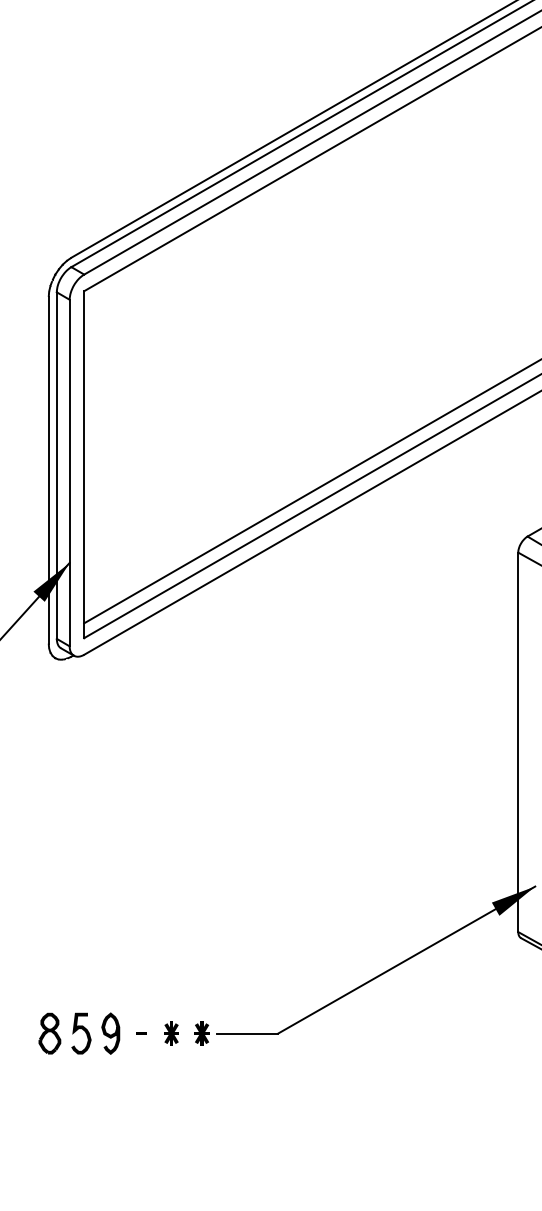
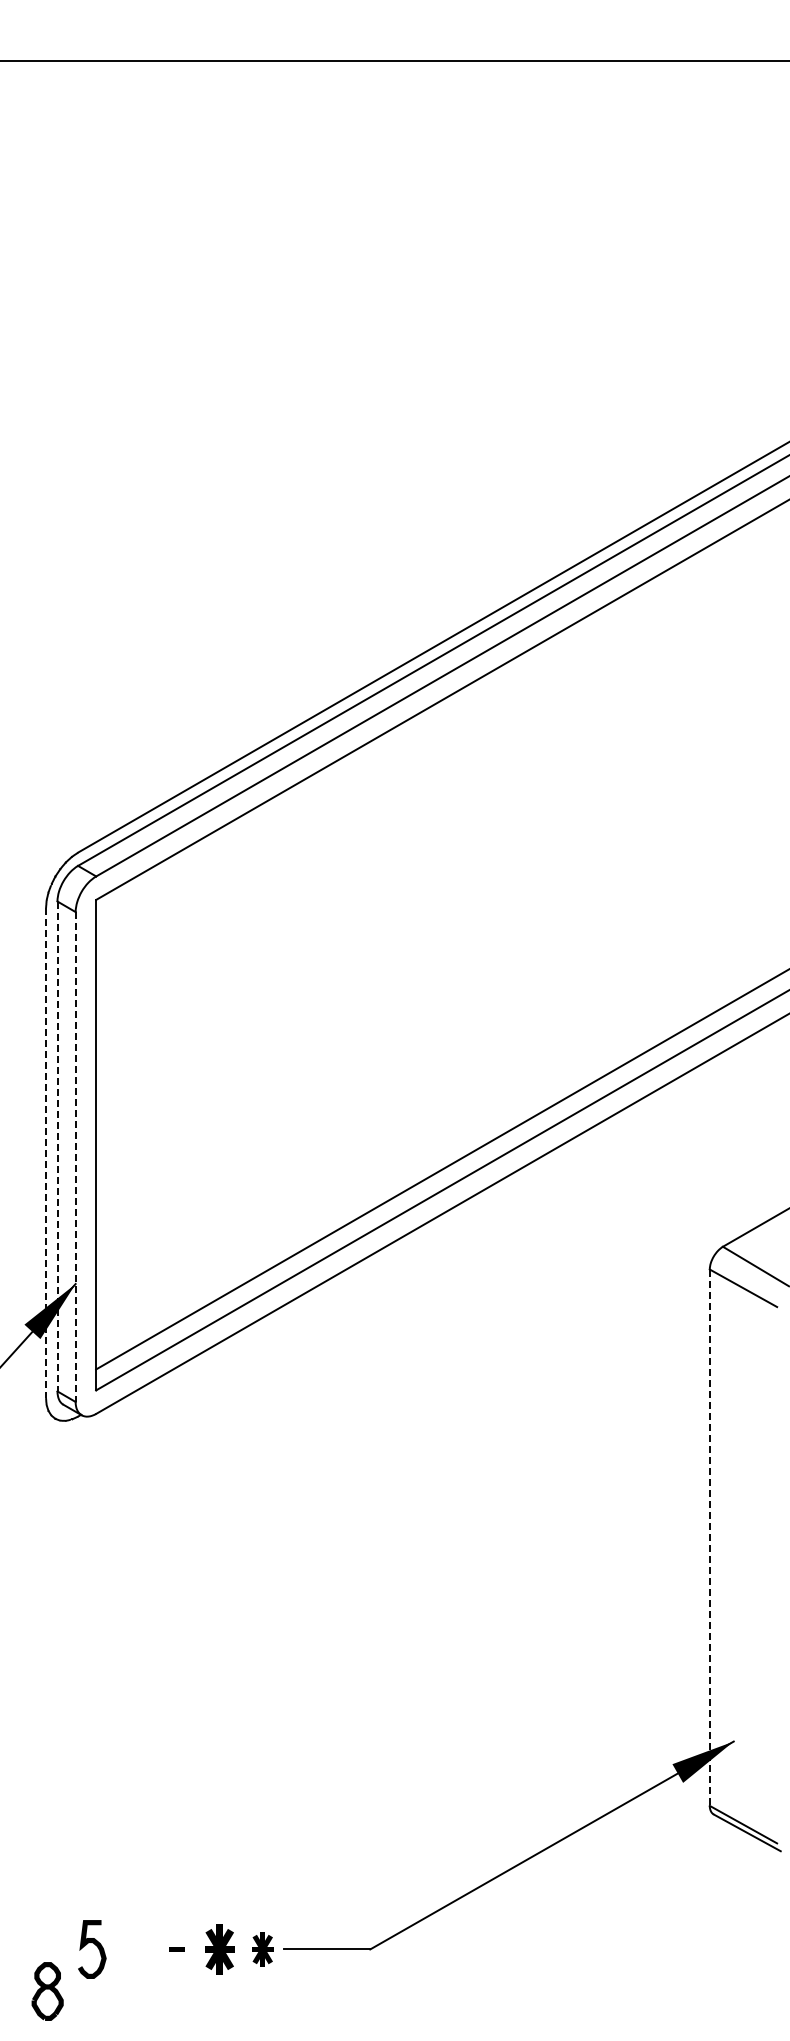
line: (56, 465) -> (57, 1146), solid -> dashed
line: (49, 470) -> (46, 1153), solid -> dashed
line: (69, 473) -> (75, 1157), solid -> dashed
line: (518, 742) -> (709, 1538), solid -> dashed
part: (49, 1033) -> (47, 1991), moved
part: (171, 1033) -> (219, 1949), size x1.4
curve: (110, 1034) -> (133, 1950), removed

